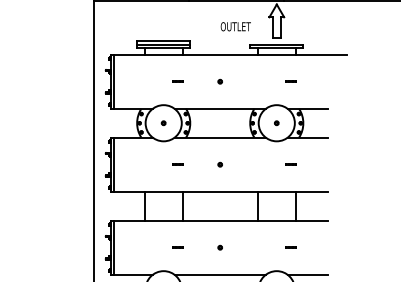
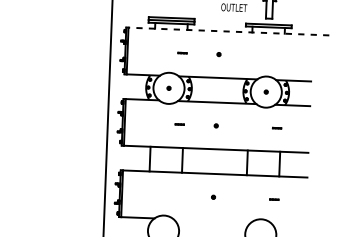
line: (230, 54) -> (228, 31), solid -> dashed
line: (290, 81) -> (279, 56), removed
line: (177, 247) -> (176, 195), removed
line: (219, 274) -> (212, 220), removed
line: (307, 274) -> (287, 223), removed

